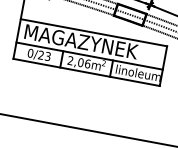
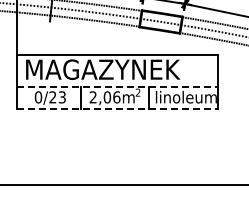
line: (89, 56) -> (117, 86), solid -> dashed
line: (86, 72) -> (117, 108), solid -> dashed

